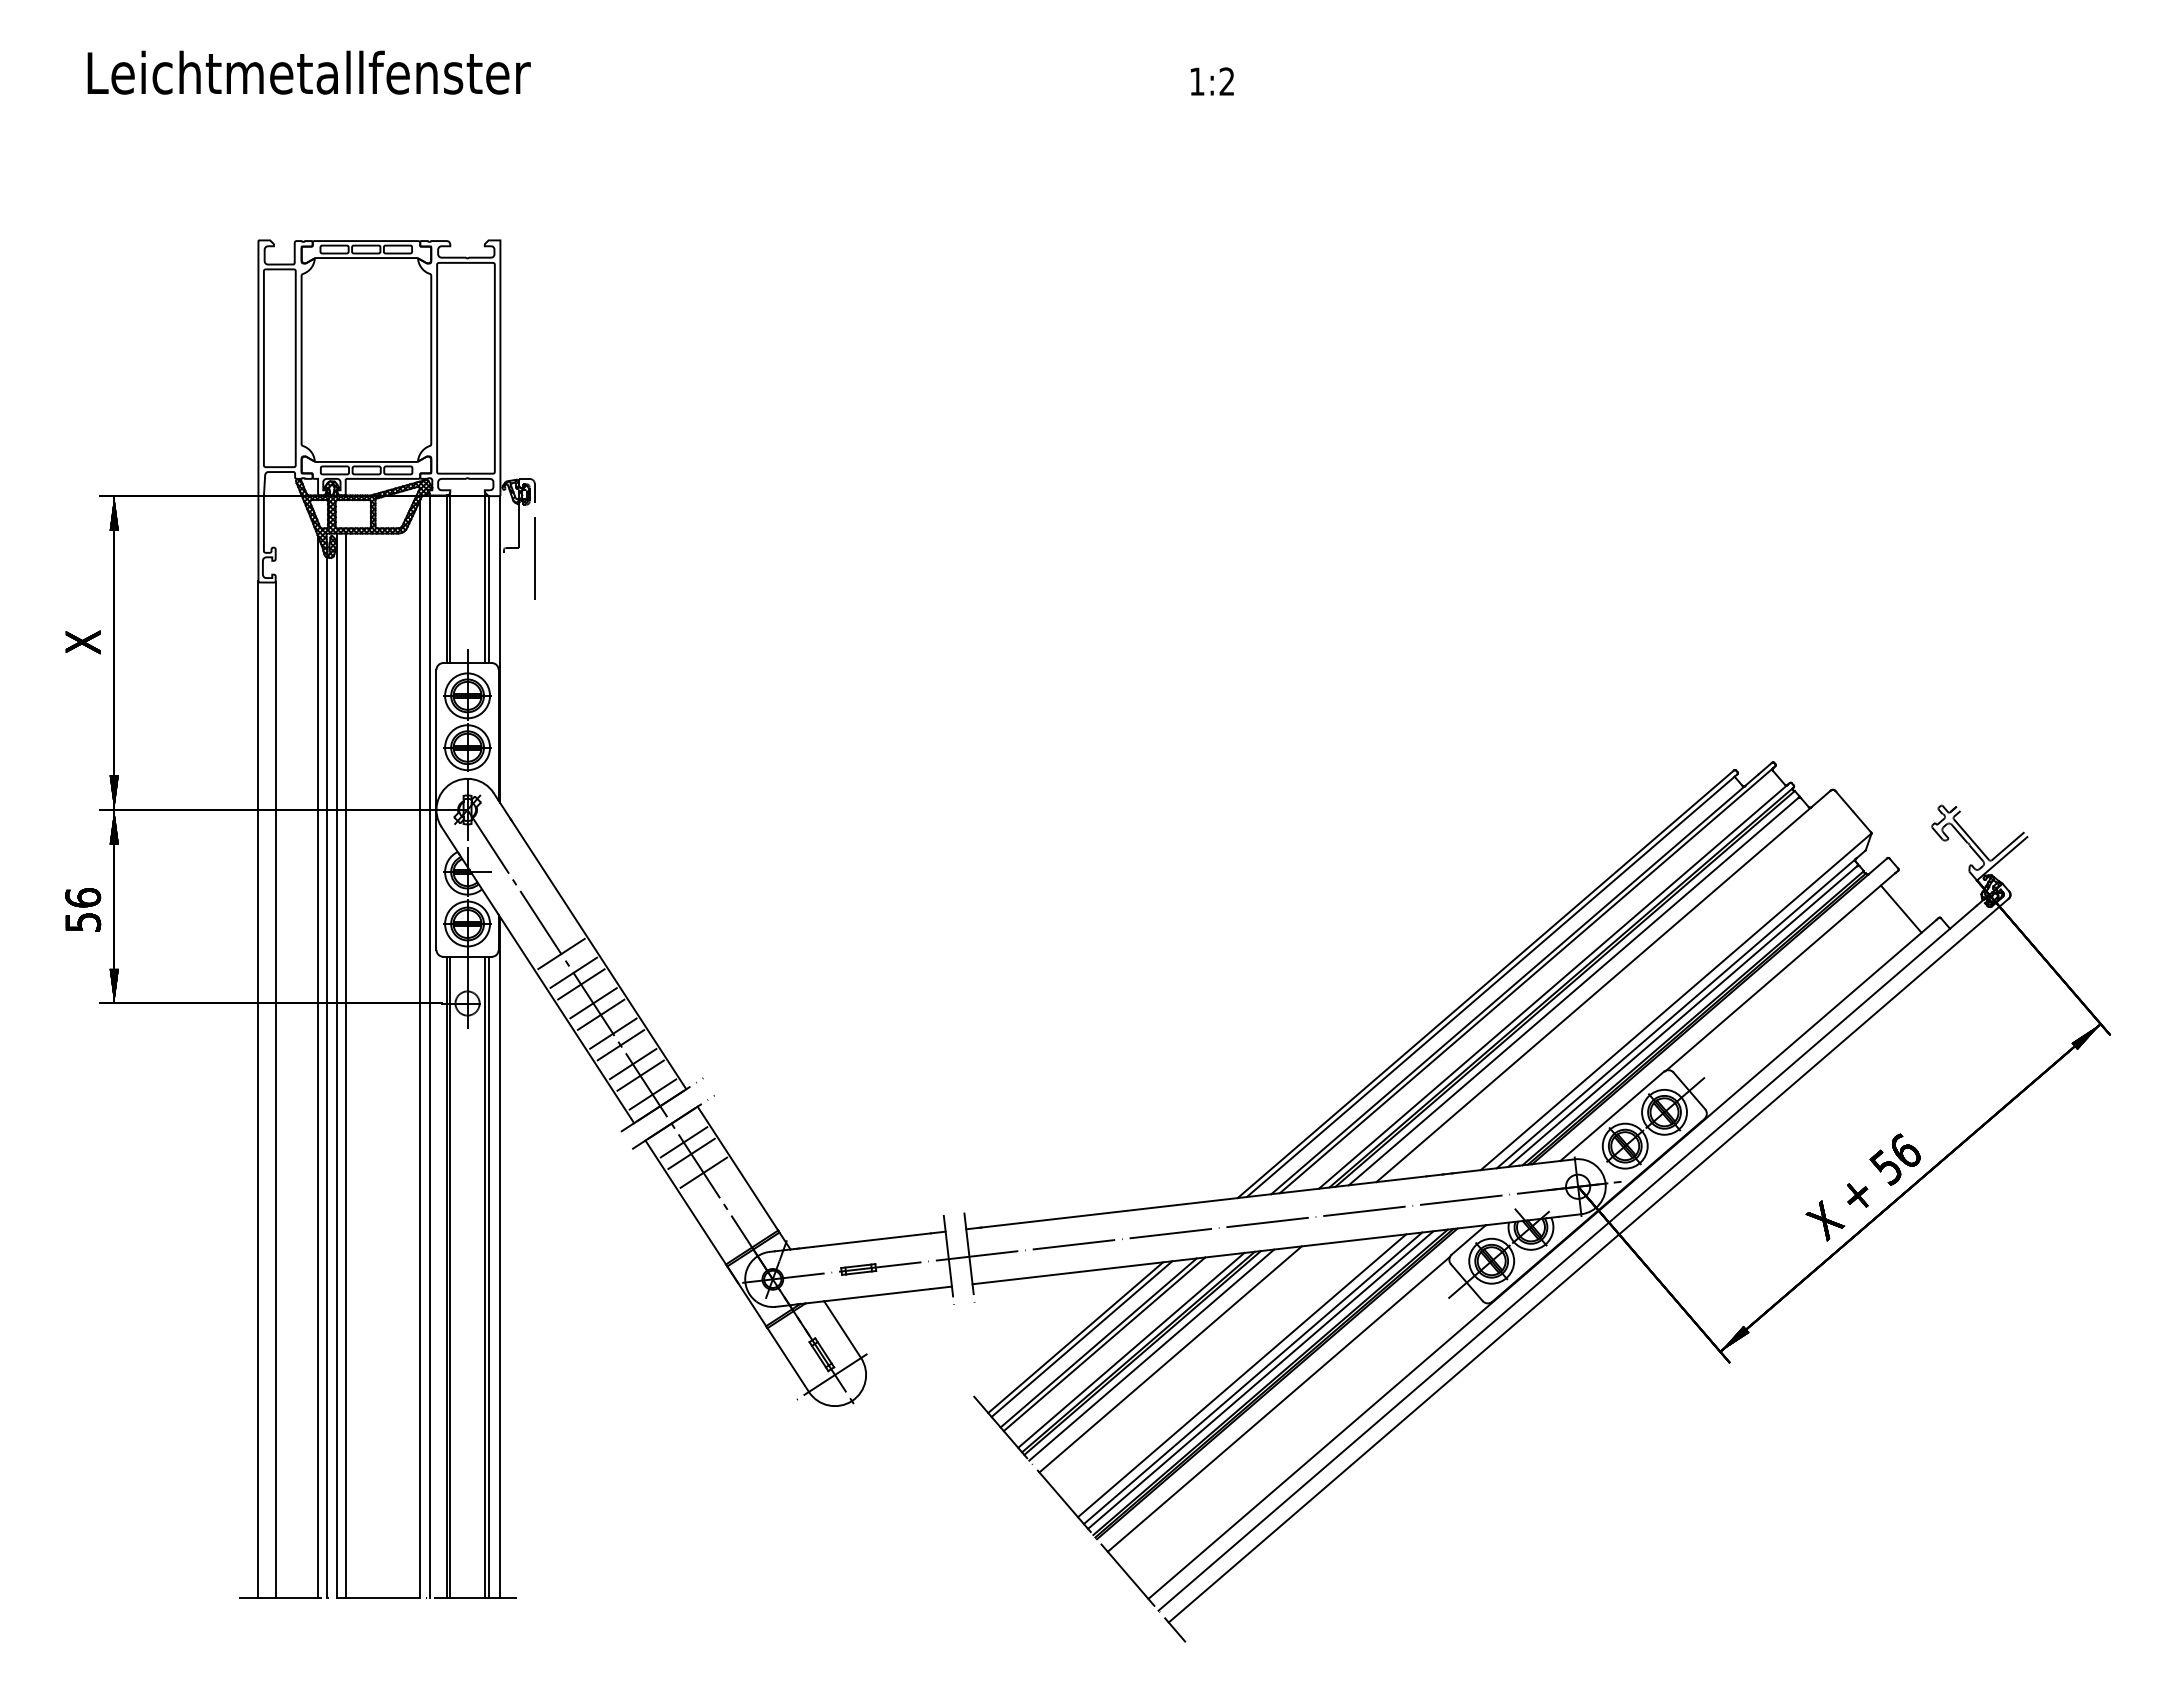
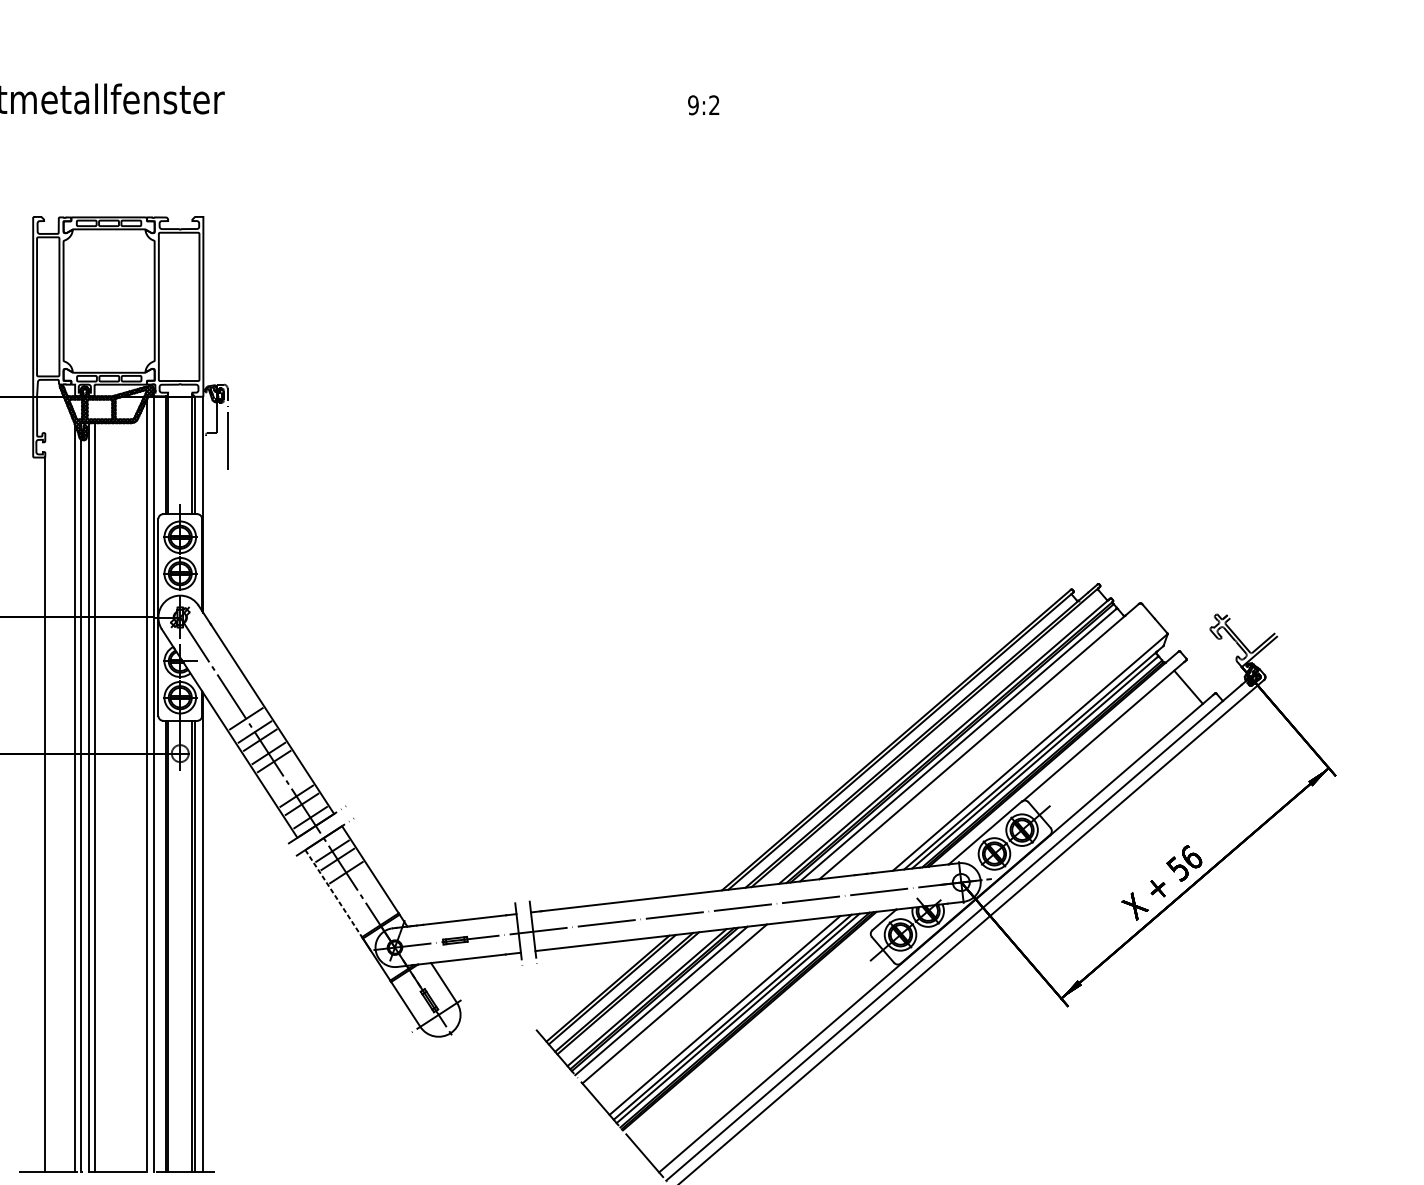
text: (1196, 81) -> (692, 105), 1:2 -> 9:2
line: (613, 1033) -> (282, 774), removed
line: (620, 1045) -> (287, 783), removed
line: (258, 1088) -> (33, 813), removed
line: (685, 1202) -> (333, 893), solid -> dashed
line: (1278, 1403) -> (750, 1034), removed

